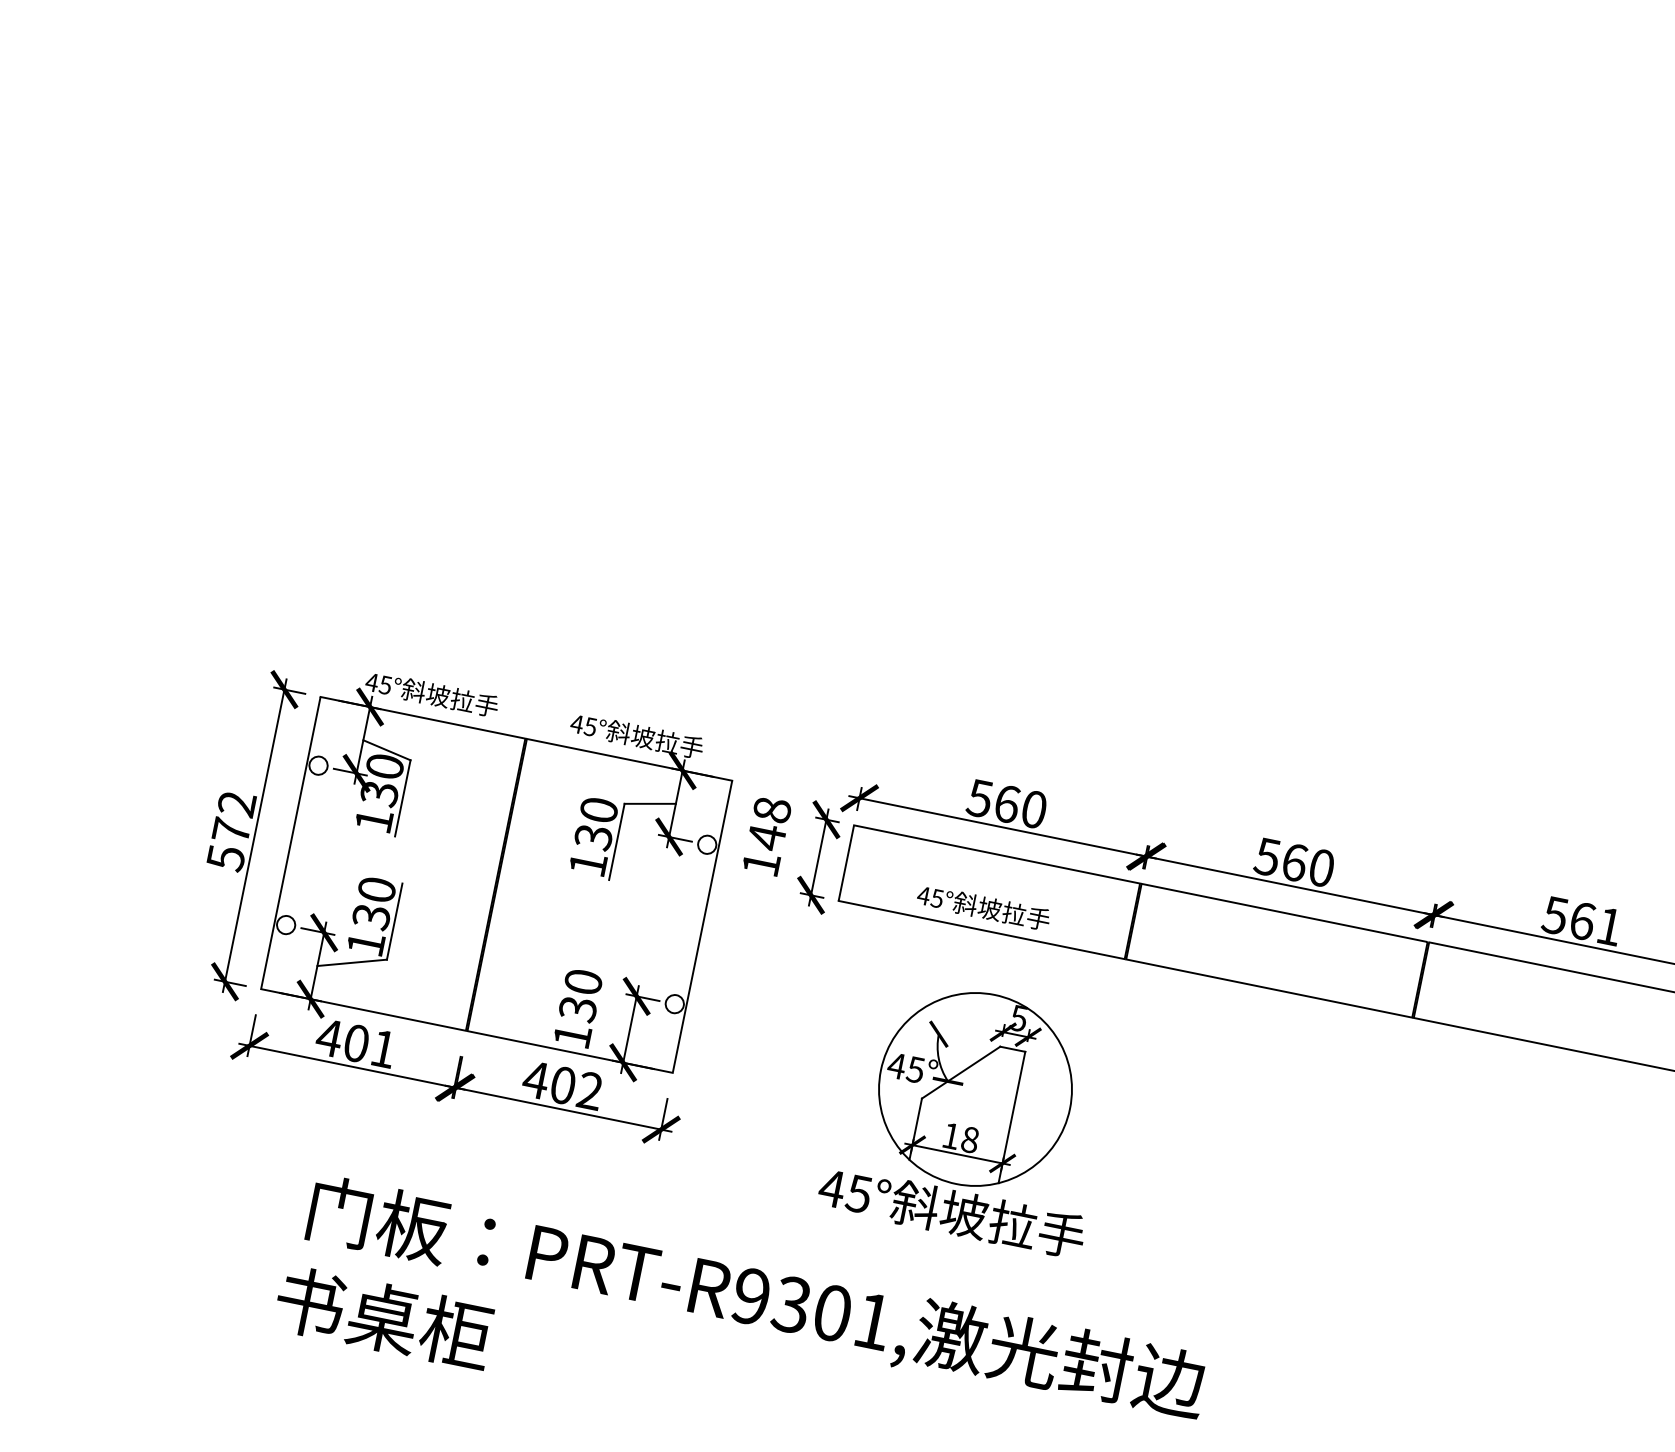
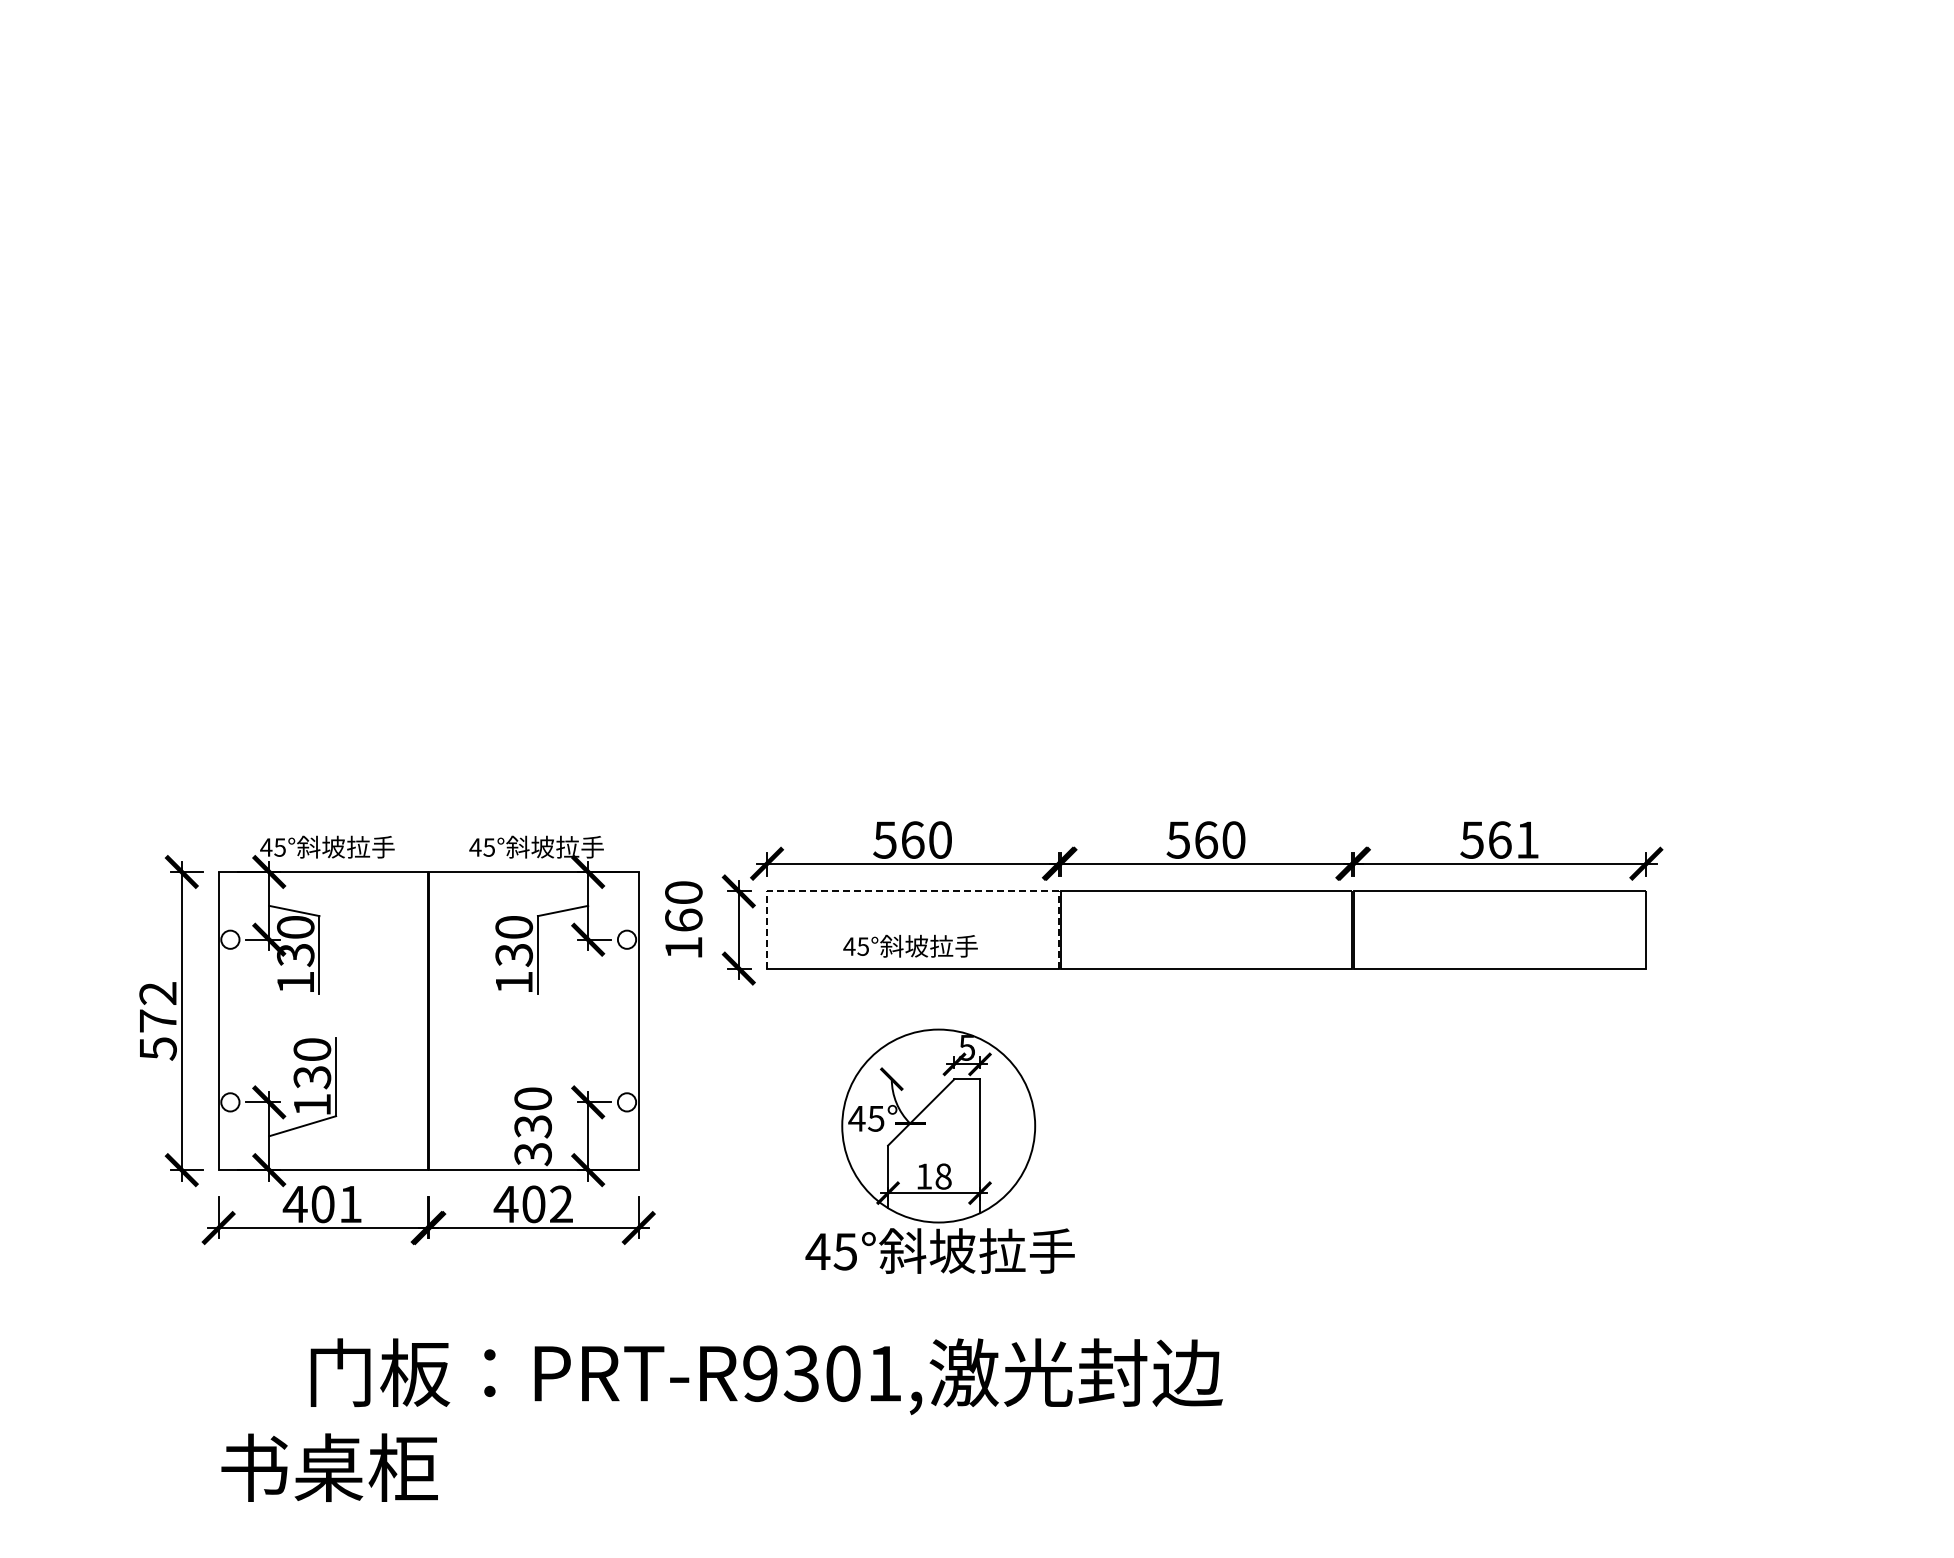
text: (768, 824) -> (683, 907), 148 -> 160
line: (996, 854) -> (912, 891), solid -> dashed
text: (571, 1036) -> (532, 1154), 130 -> 330
text: (383, 1317) -> (329, 1467), moved

